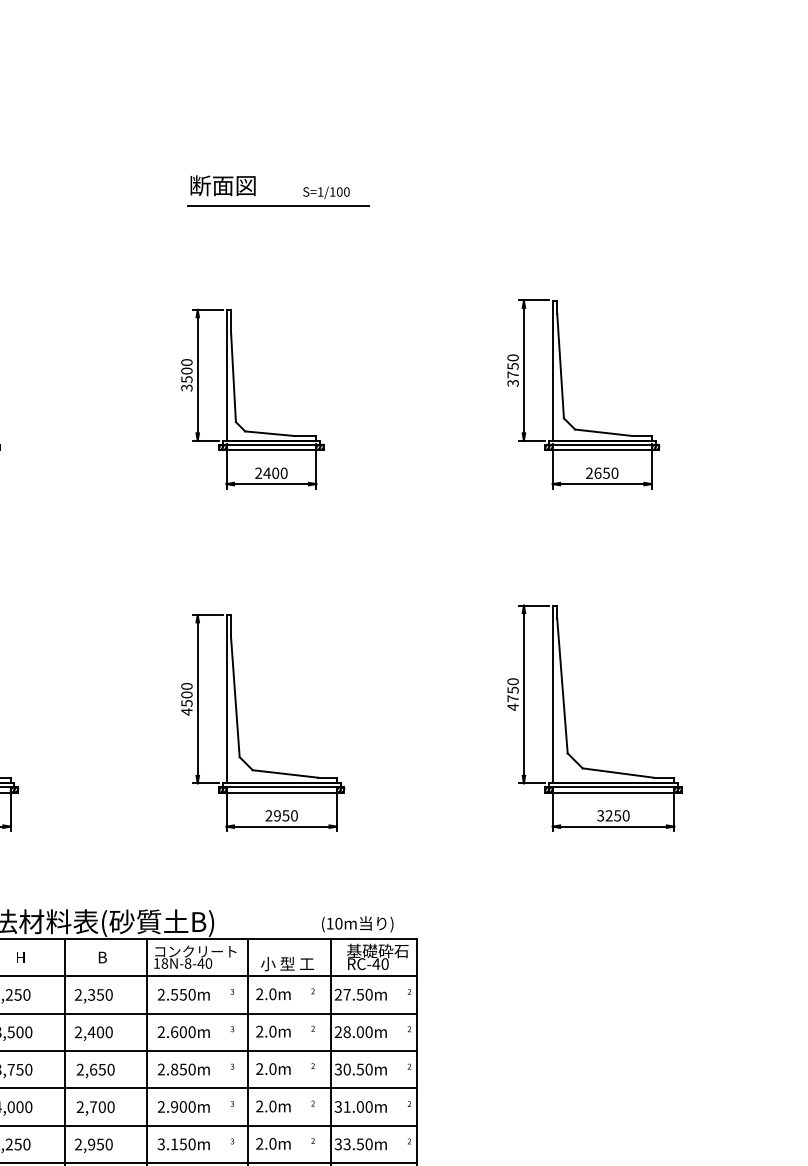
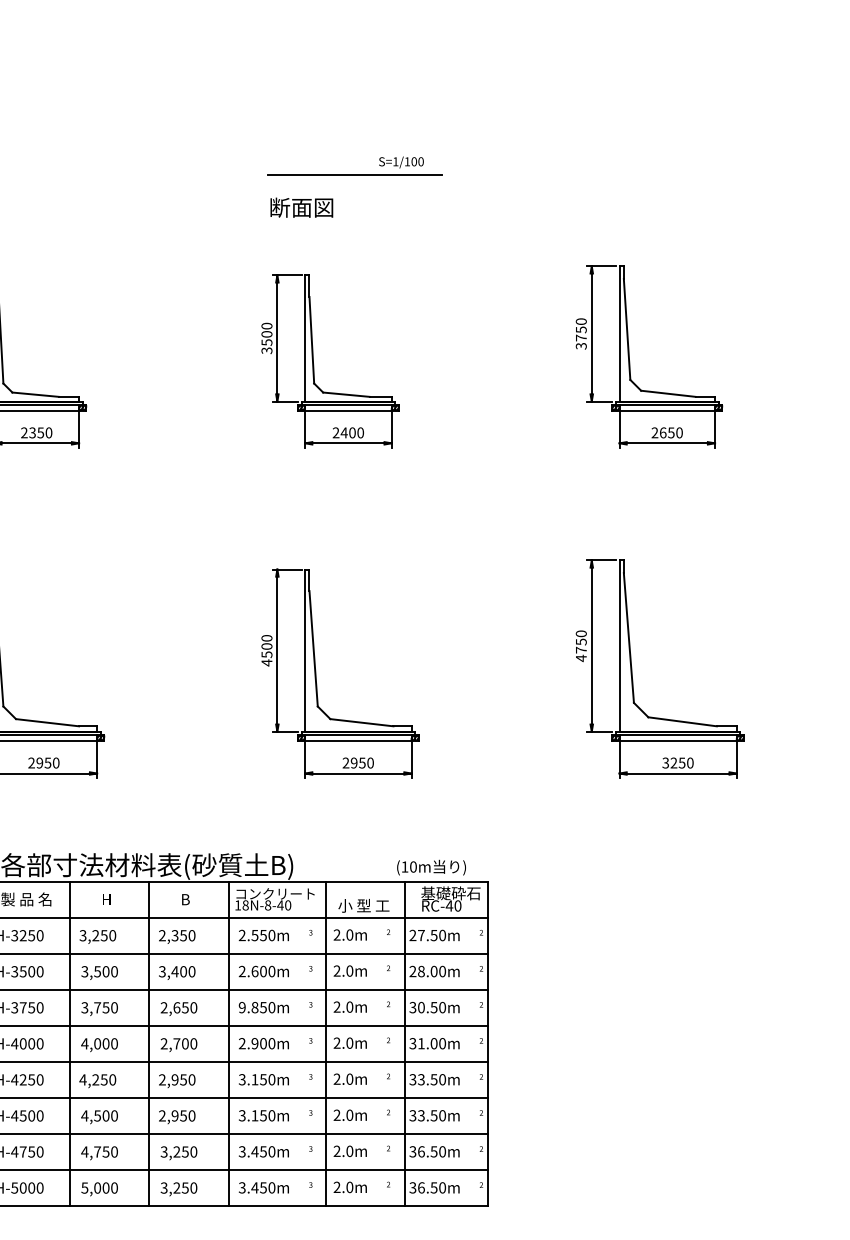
text: (222, 185) -> (301, 207), moved
text: (78, 1032) -> (162, 971), 2,400 -> 3,400
text: (160, 1069) -> (241, 1007), 2.850m -> 9.850m

